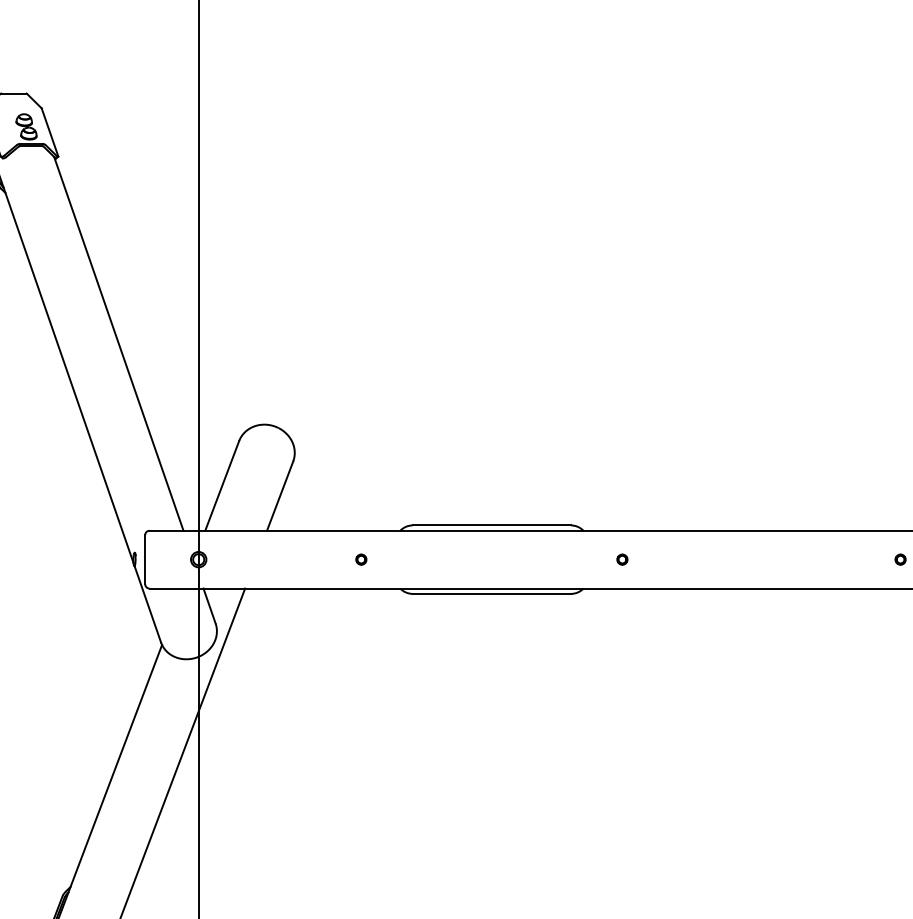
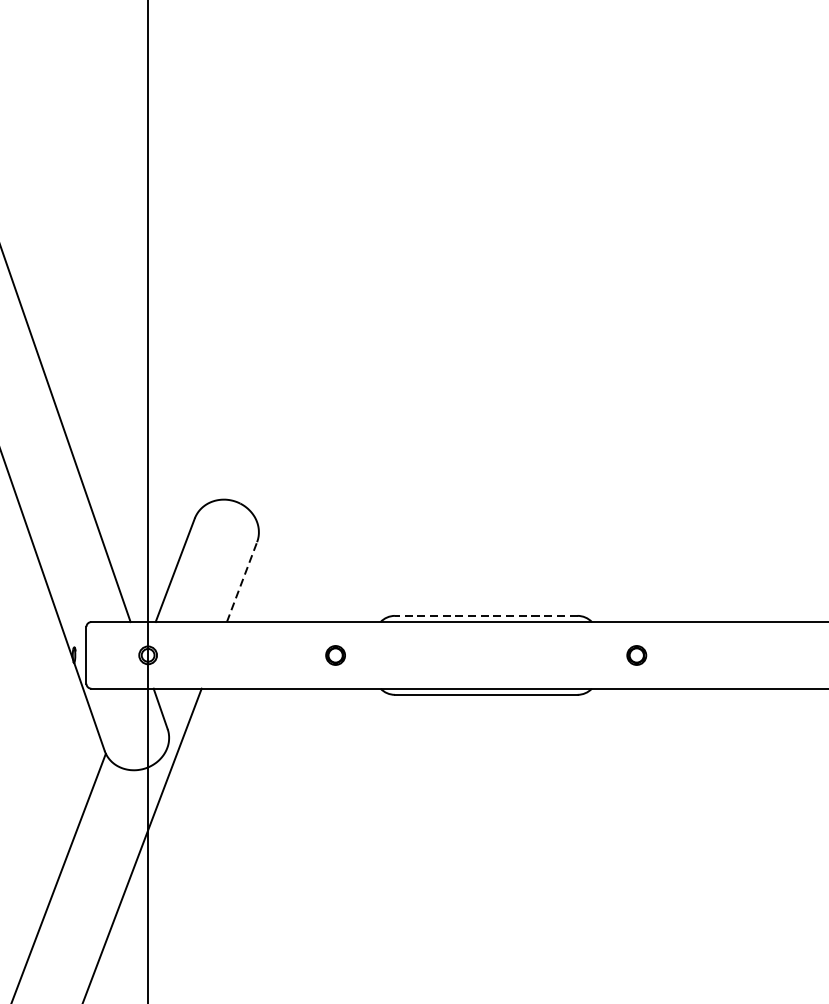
line: (280, 495) -> (242, 581), solid -> dashed
line: (491, 525) -> (485, 615), solid -> dashed
part: (361, 559) -> (335, 655), size x1.6
part: (622, 559) -> (636, 655), size x1.6

